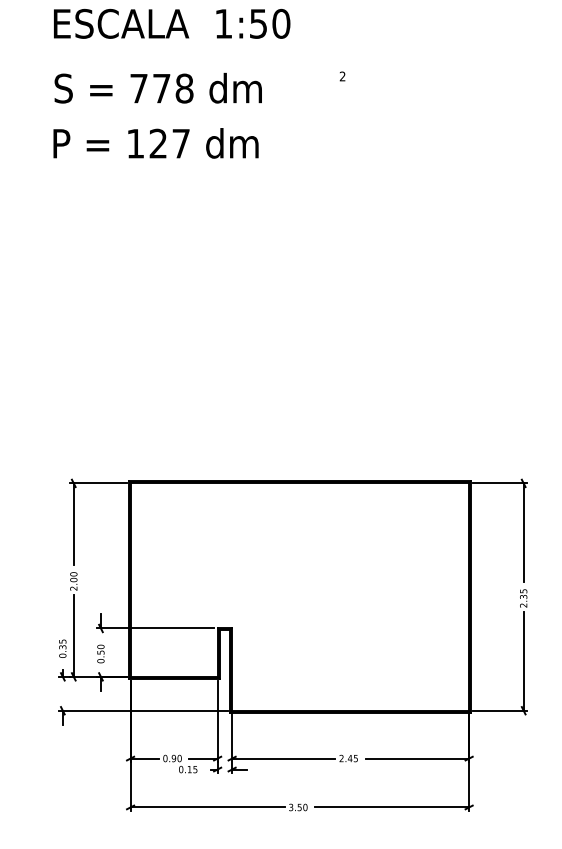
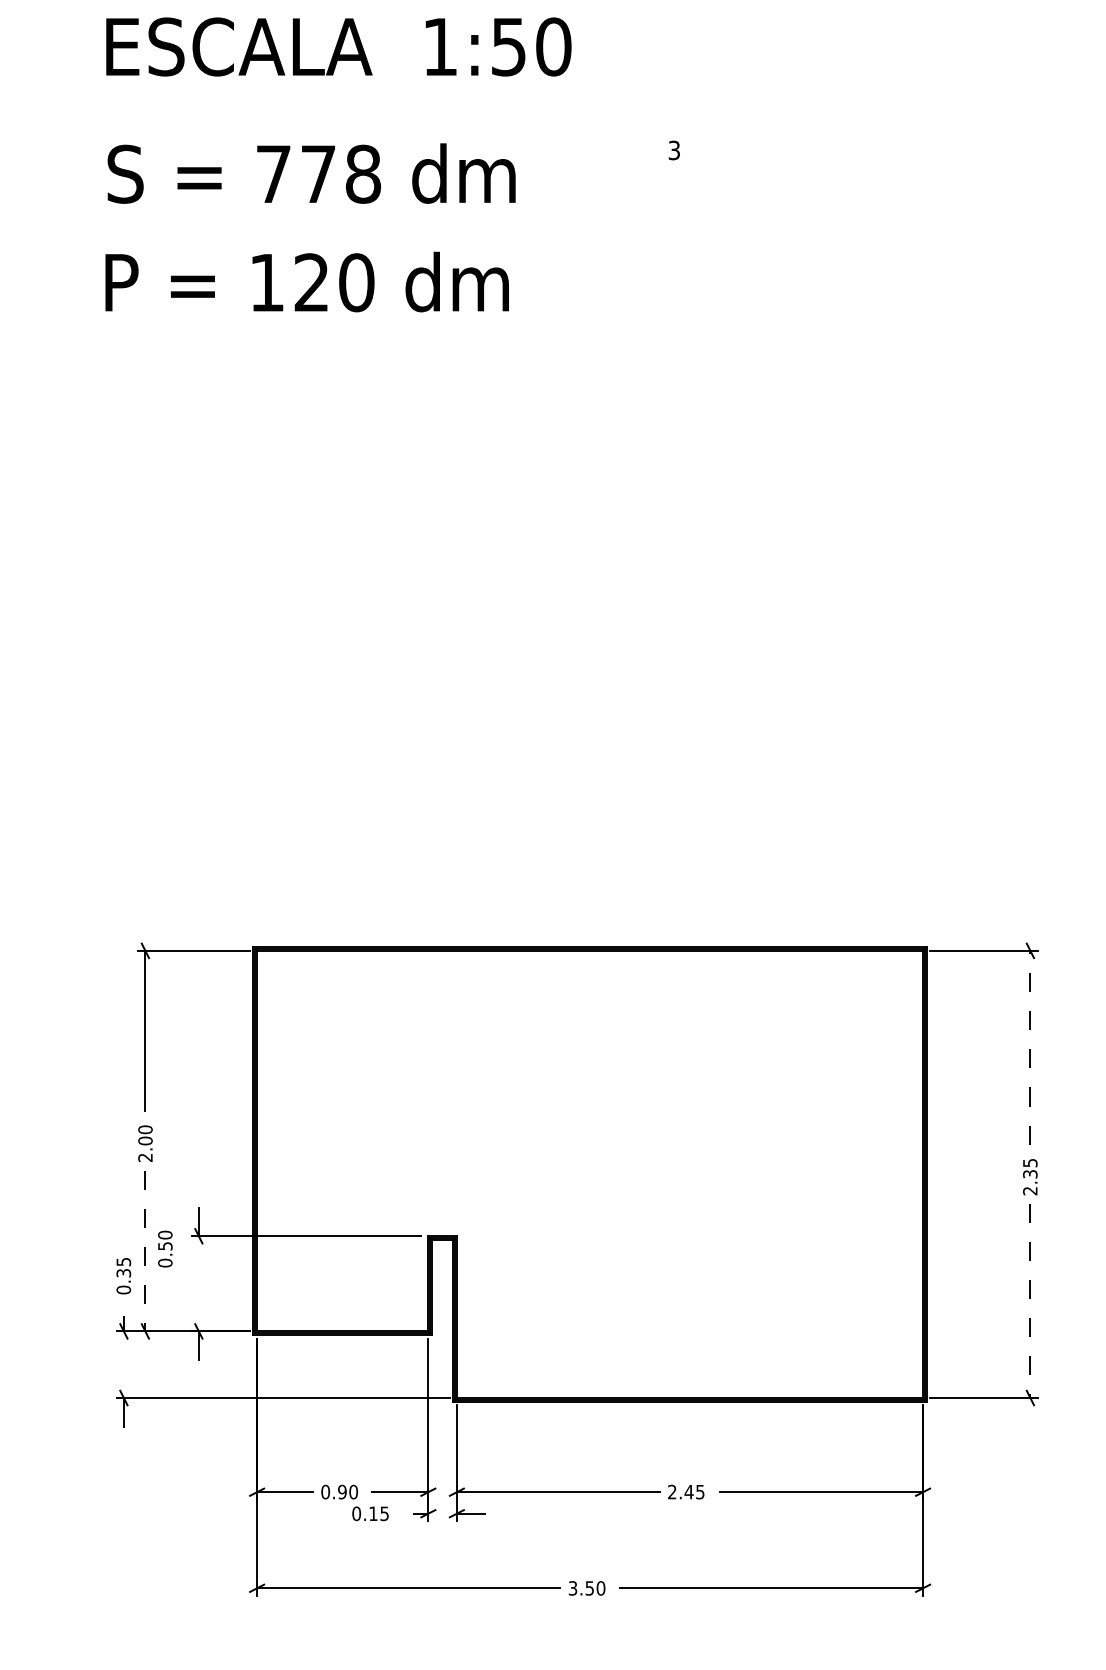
text: (342, 76) -> (673, 150), 2 -> 3
text: (181, 143) -> (357, 282), 127 -> 120
line: (523, 532) -> (1030, 1047), solid -> dashed
line: (73, 635) -> (144, 1250), solid -> dashed
text: (100, 653) -> (164, 1248), moved
line: (523, 661) -> (1030, 1301), solid -> dashed

